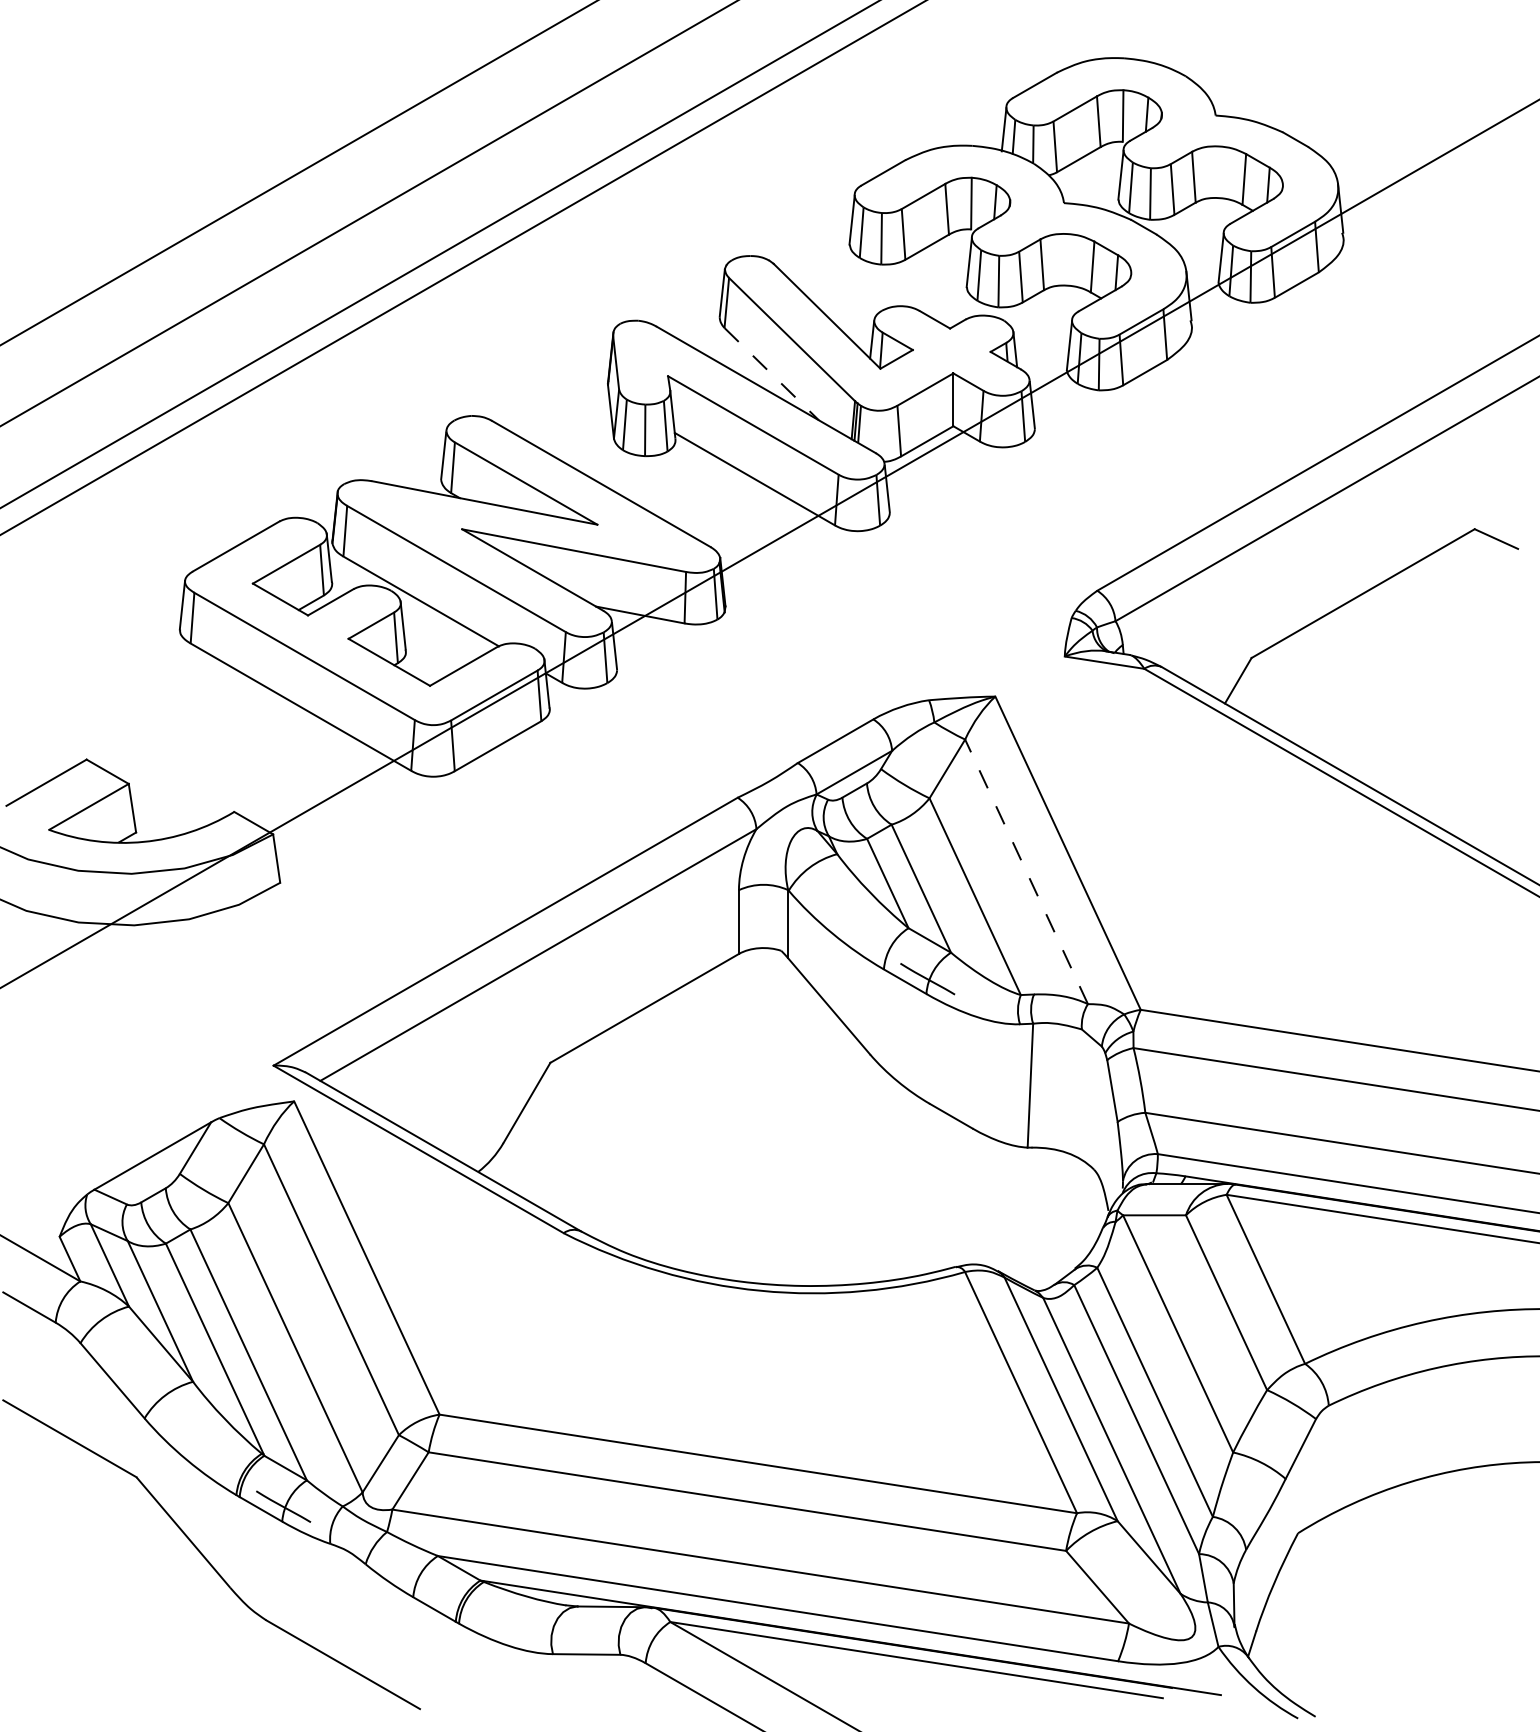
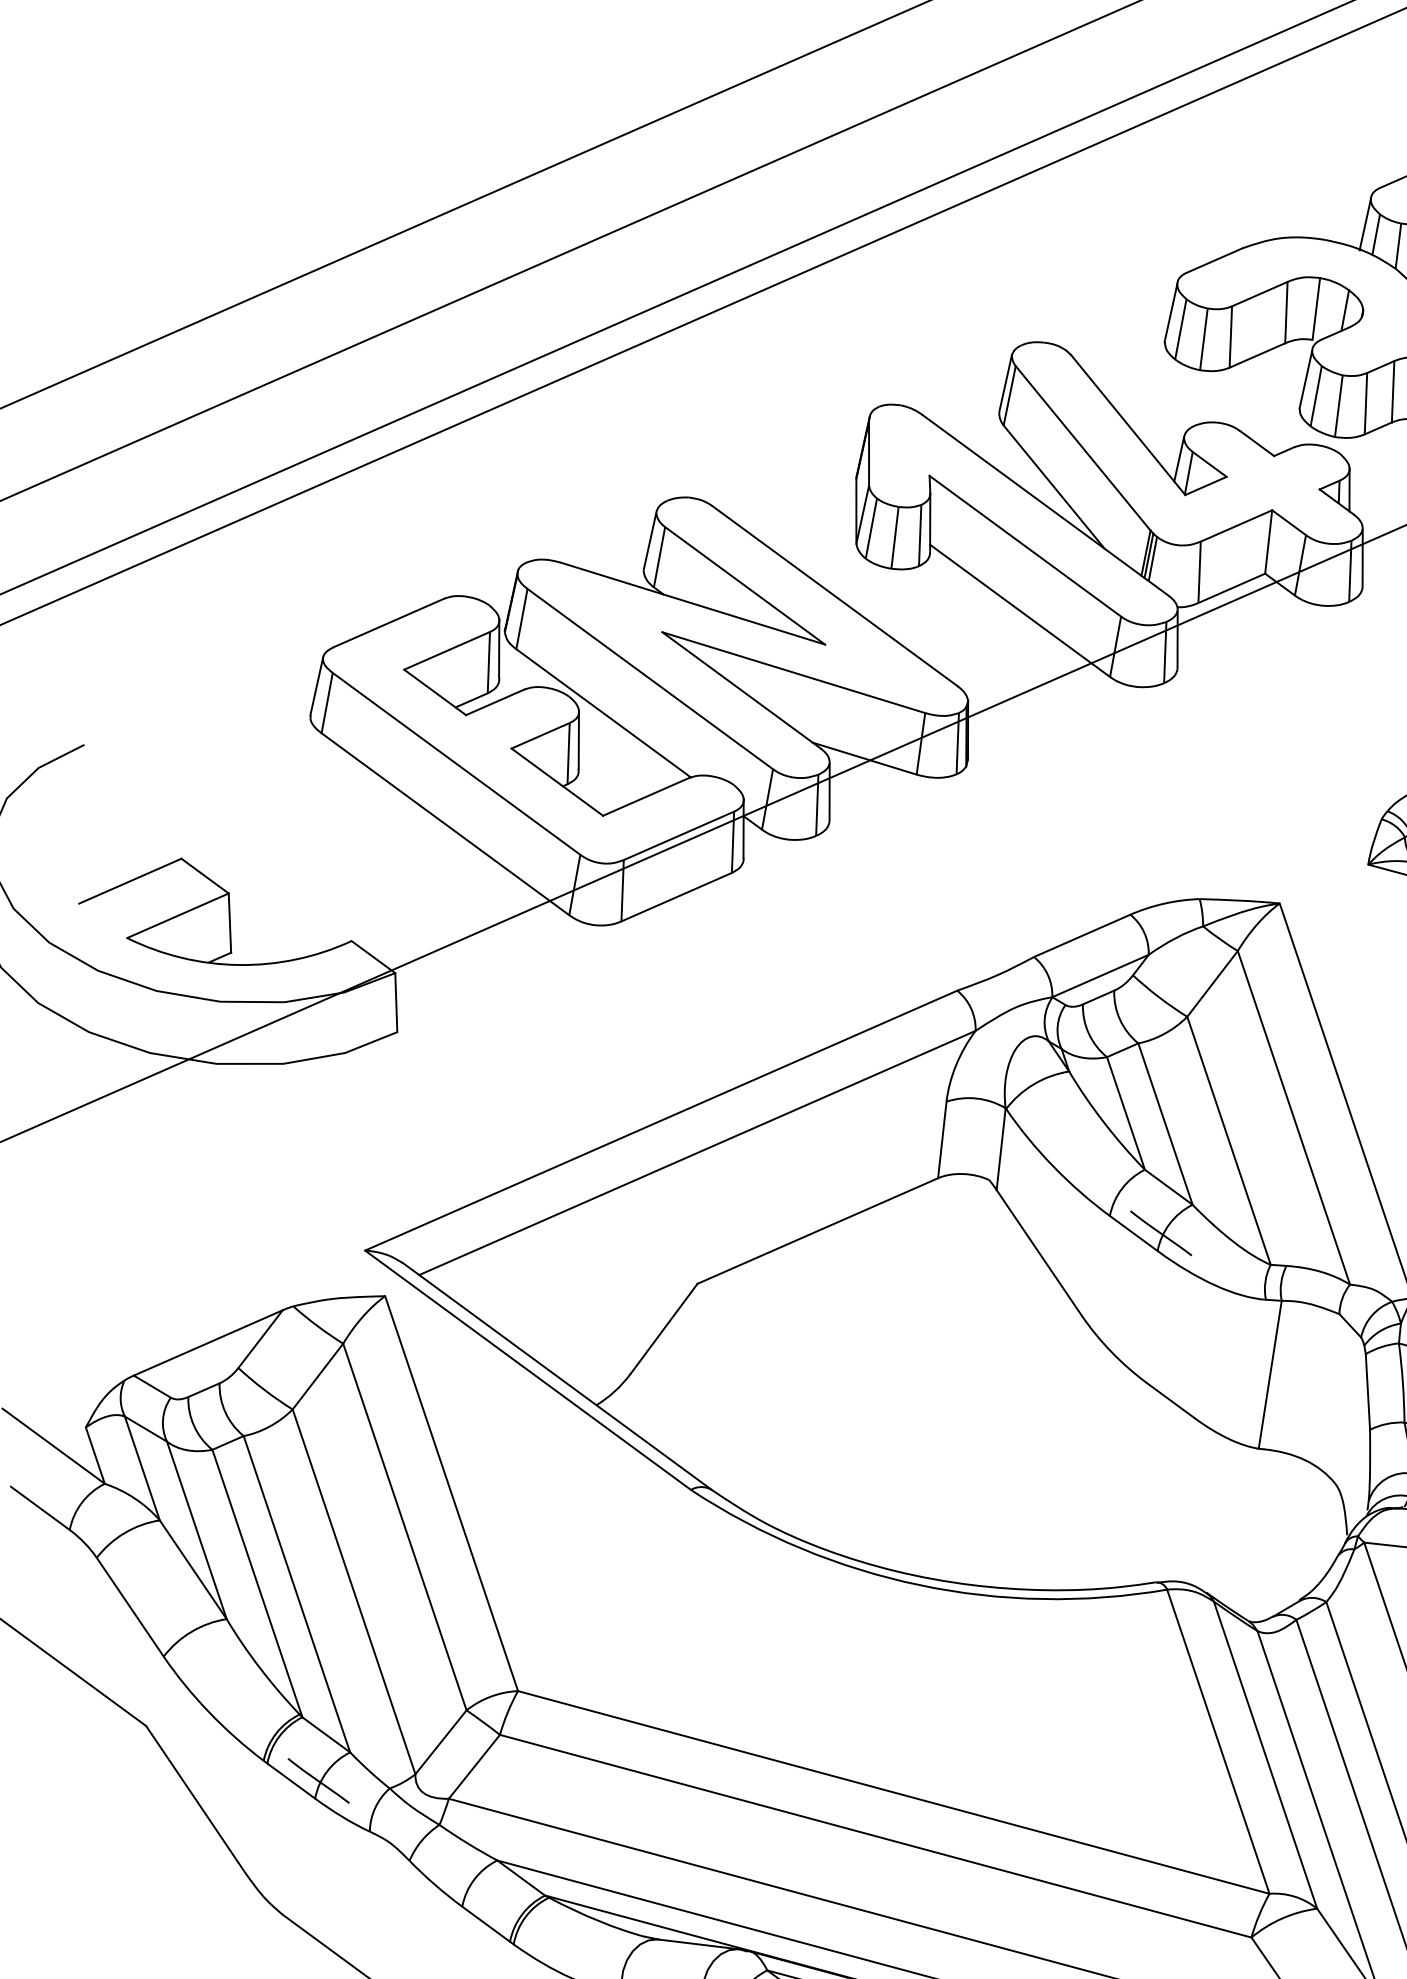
line: (772, 374) -> (1055, 487), dashed -> solid
line: (1026, 871) -> (1293, 1117), dashed -> solid

